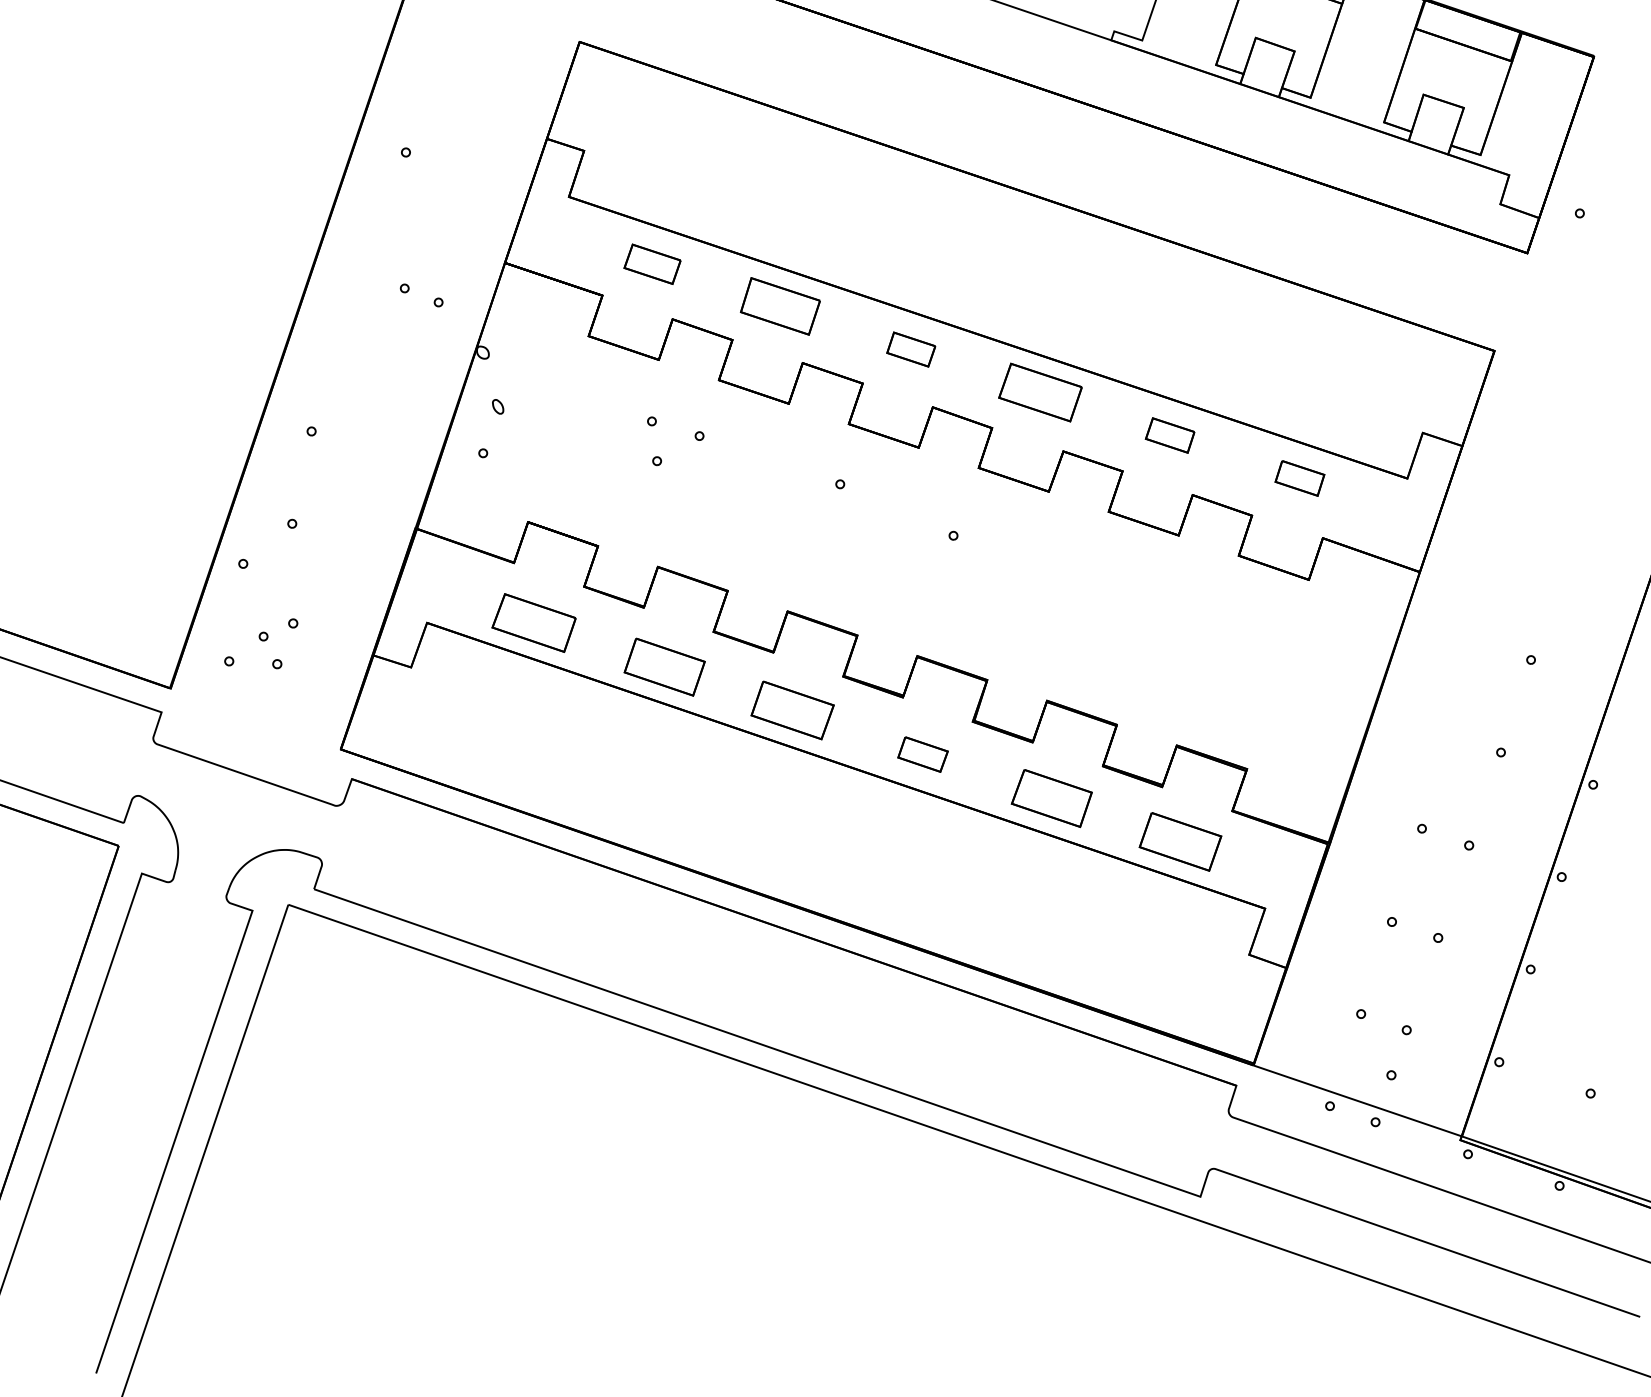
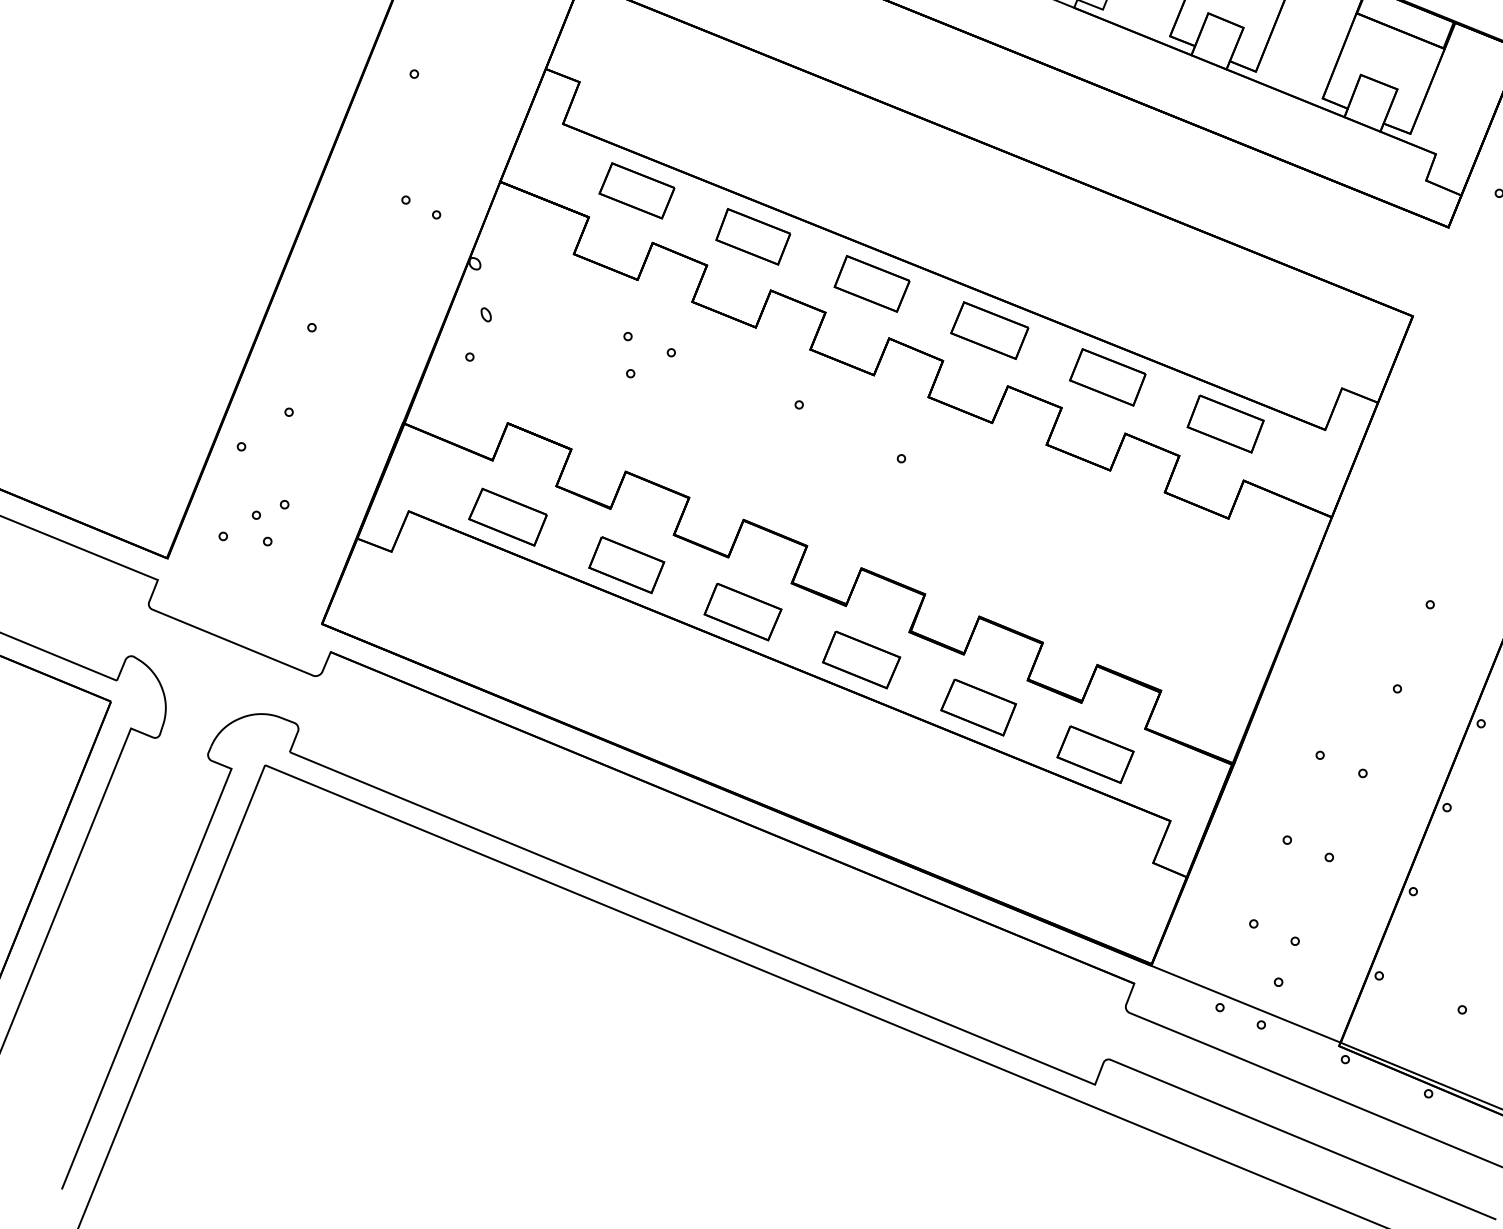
part: (652, 264) -> (636, 191), size x1.43
part: (911, 349) -> (872, 283), size x1.67
part: (1169, 435) -> (1107, 377), size x1.67
part: (1299, 478) -> (1225, 424), size x1.67
part: (922, 754) -> (861, 659), size x1.67

